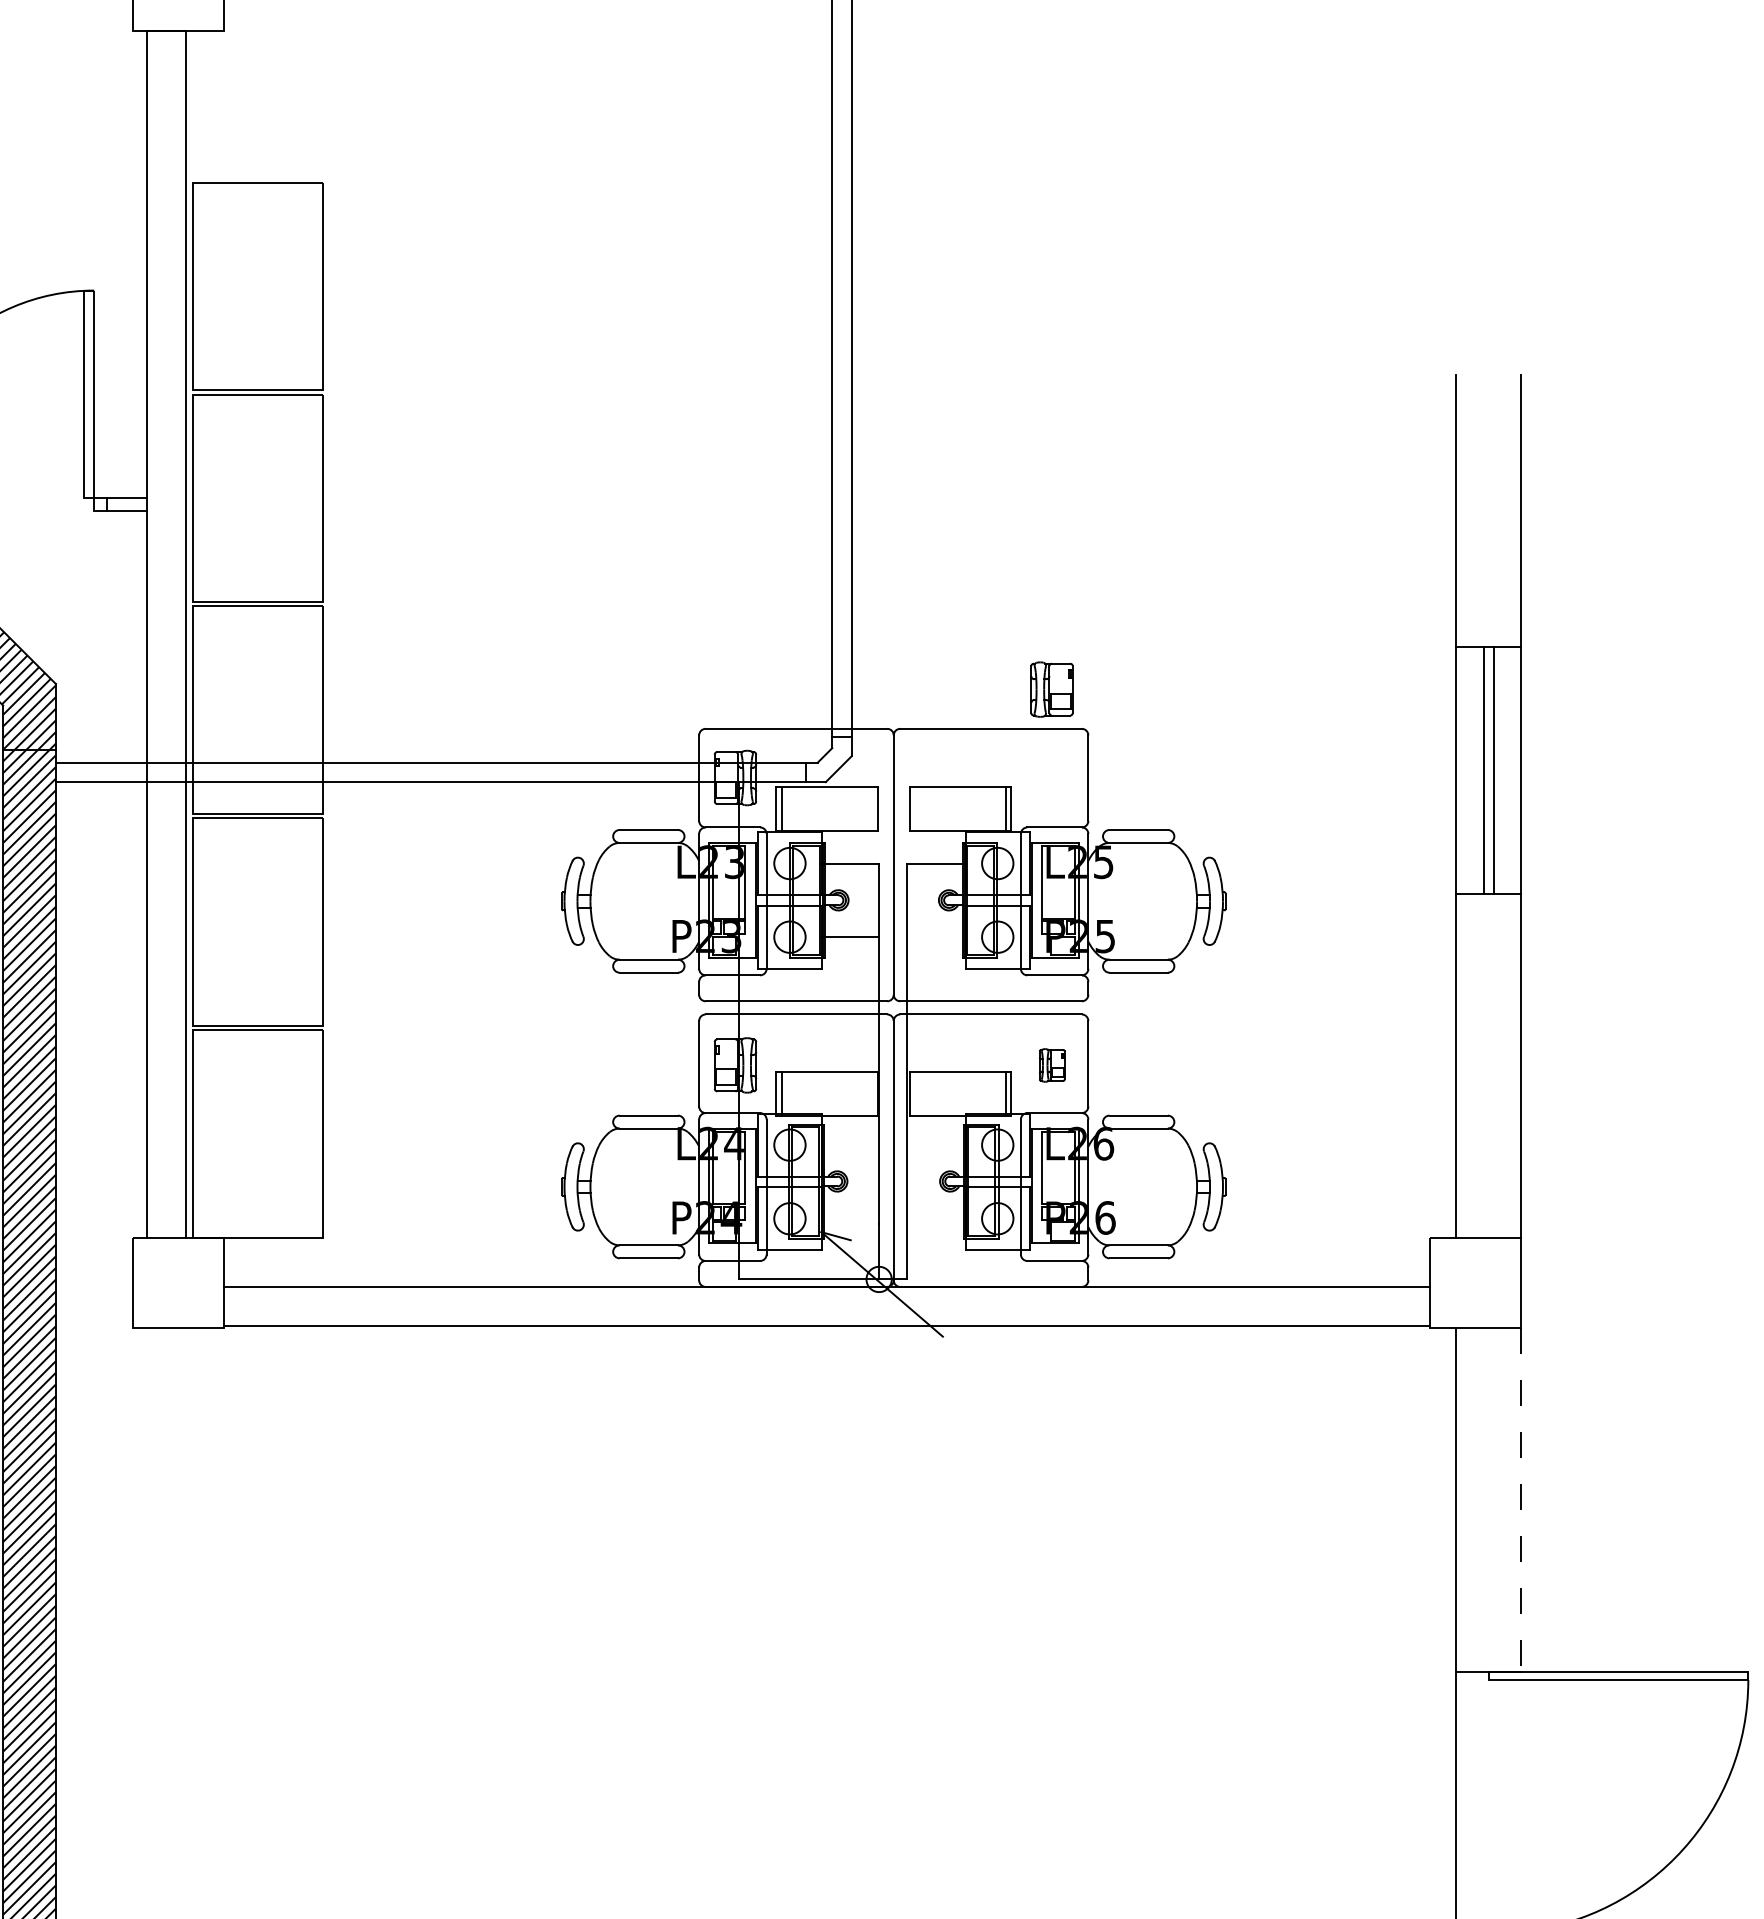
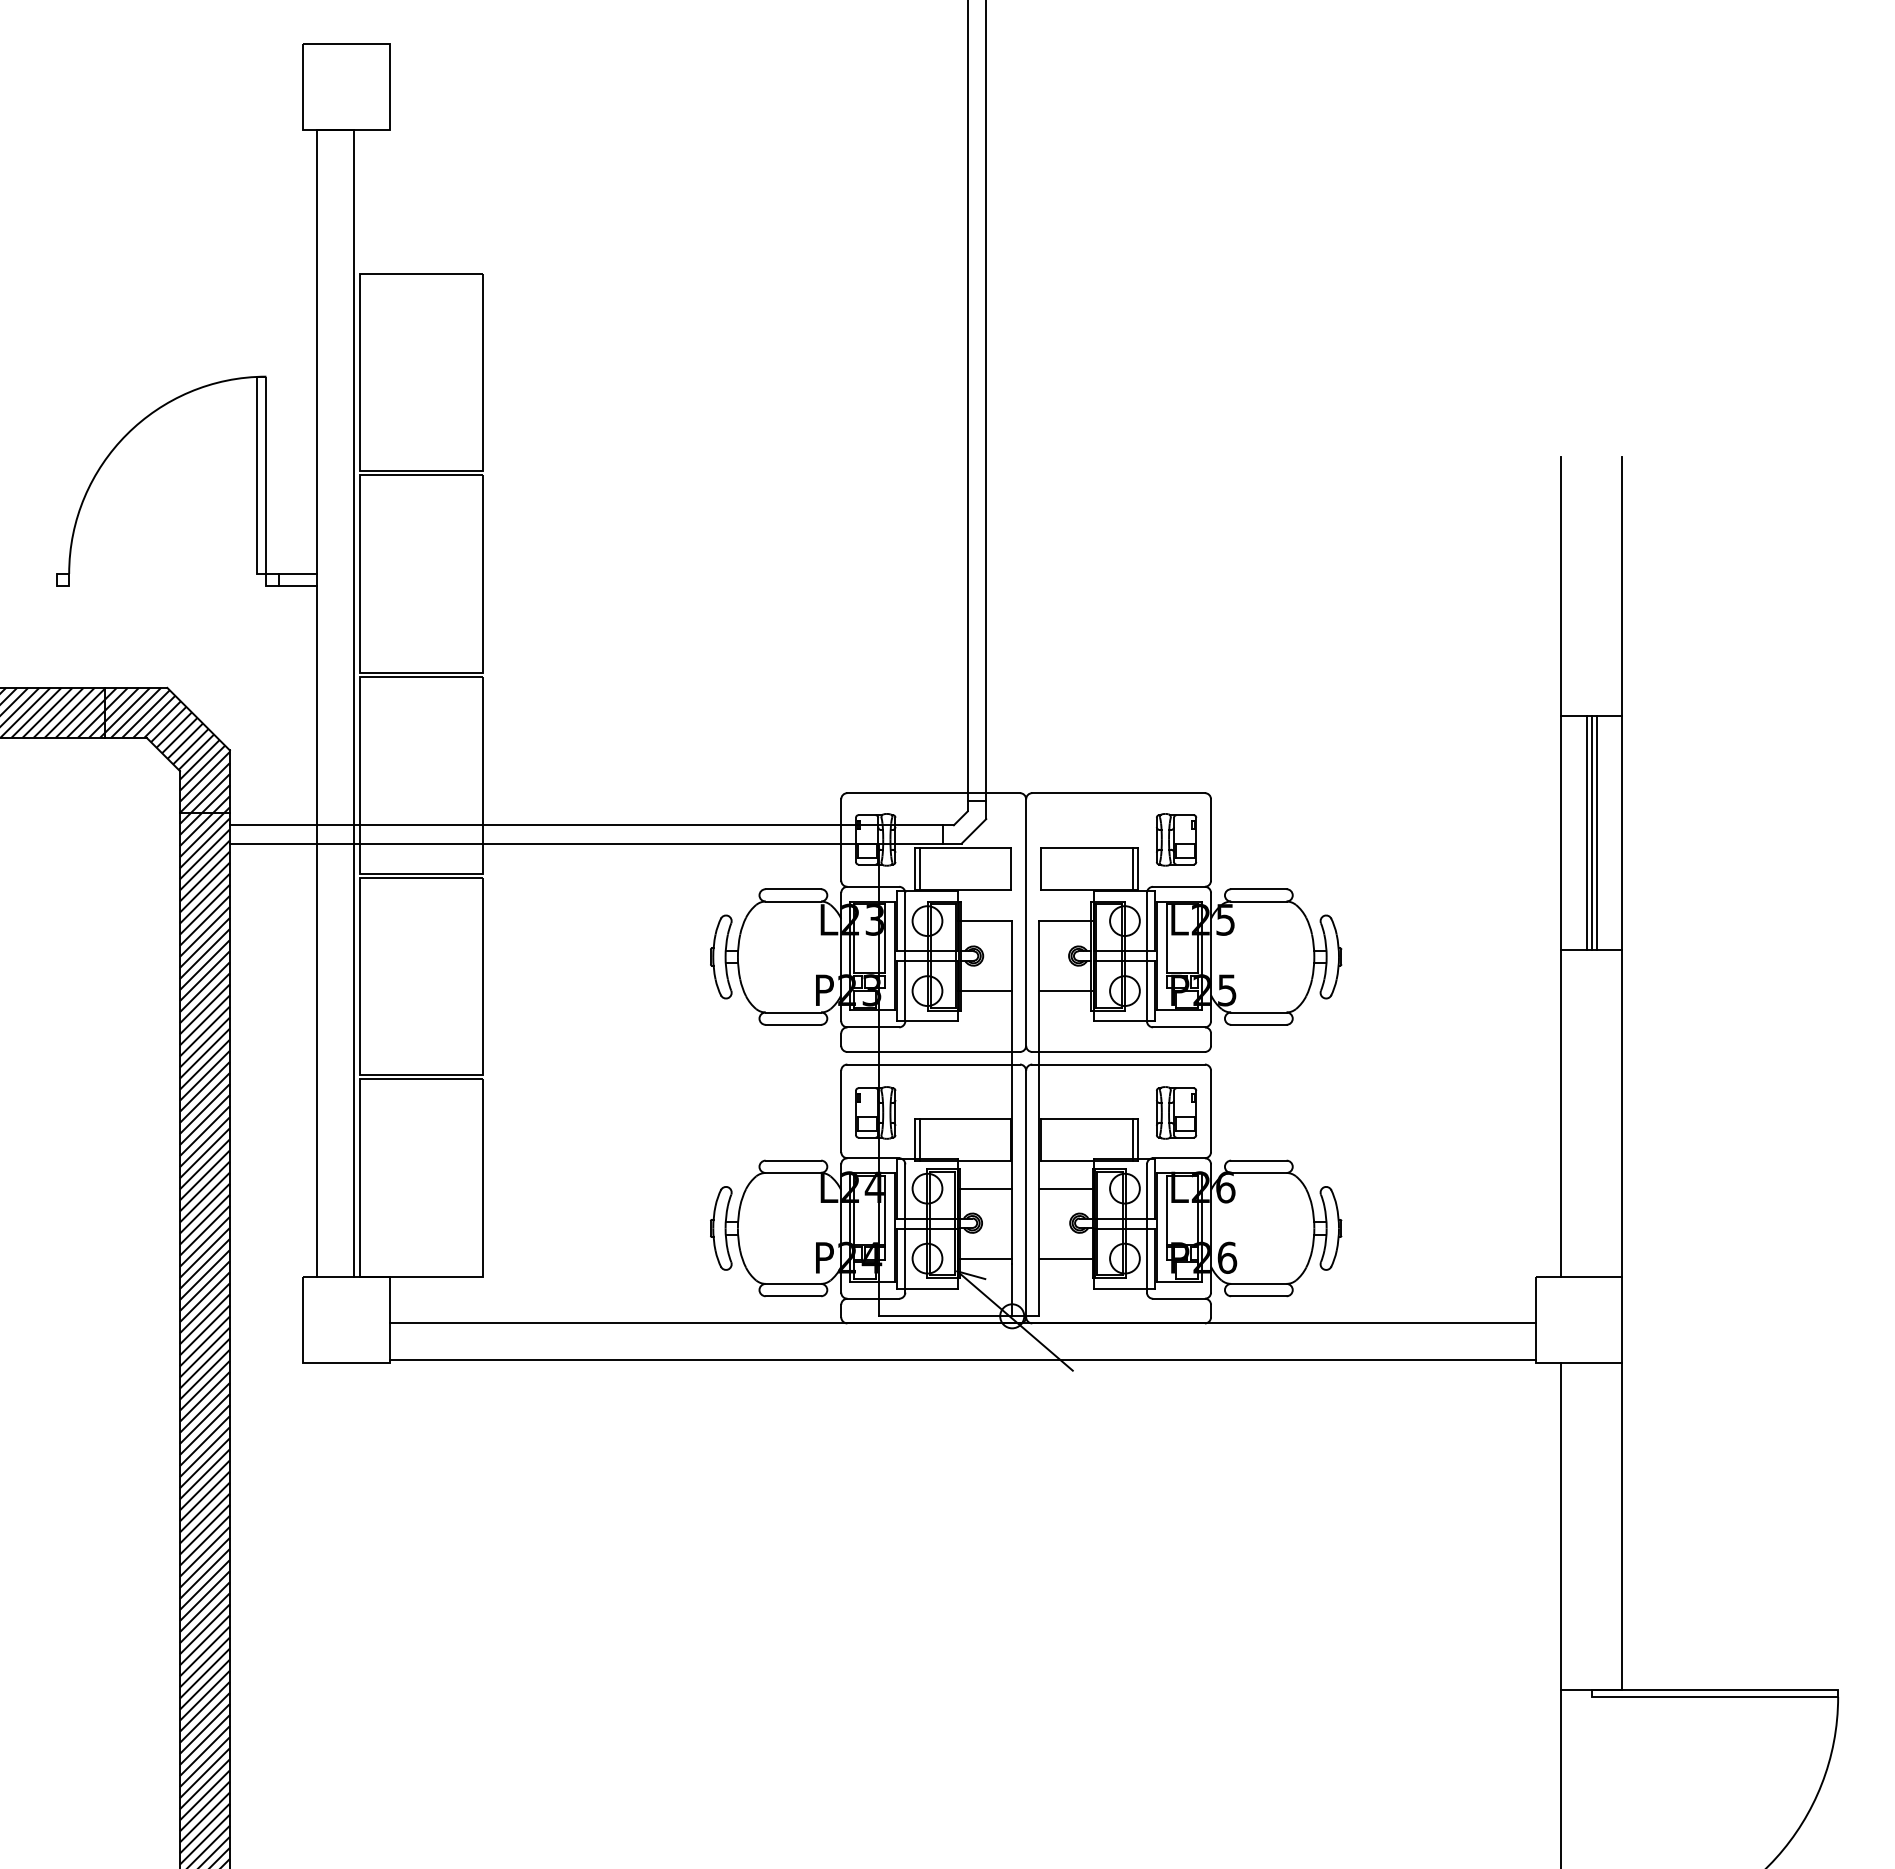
part: (1052, 689) -> (1176, 839), moved
line: (1488, 770) -> (1591, 832), added
line: (937, 937) -> (1067, 991), added
part: (1052, 1064) -> (1176, 1112), size x1.67
line: (850, 1144) -> (985, 1188), added
line: (937, 1144) -> (1067, 1188), added
line: (850, 1218) -> (985, 1258), added
line: (937, 1218) -> (1067, 1258), added
line: (1521, 1500) -> (1622, 1526), dashed -> solid

